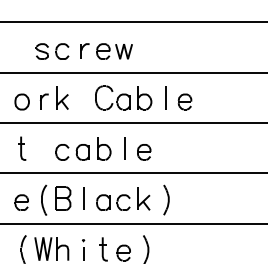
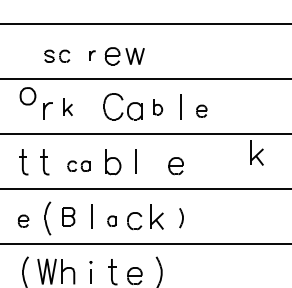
part: (84, 50) -> (92, 55), size x0.6
part: (52, 51) -> (57, 56), size x0.7
part: (62, 97) -> (67, 106), size x0.7
part: (144, 98) -> (157, 107), size x0.6
part: (21, 102) -> (27, 96), moved
part: (184, 102) -> (201, 111), size x0.7
part: (235, 139) -> (256, 152), added
part: (40, 148) -> (44, 162), added
part: (72, 152) -> (78, 166), size x0.6
part: (143, 152) -> (175, 166), moved
part: (62, 198) -> (68, 216), size x0.7
part: (166, 199) -> (181, 217), size x0.6
part: (21, 203) -> (23, 221), size x0.7
part: (102, 203) -> (111, 221), size x0.6

